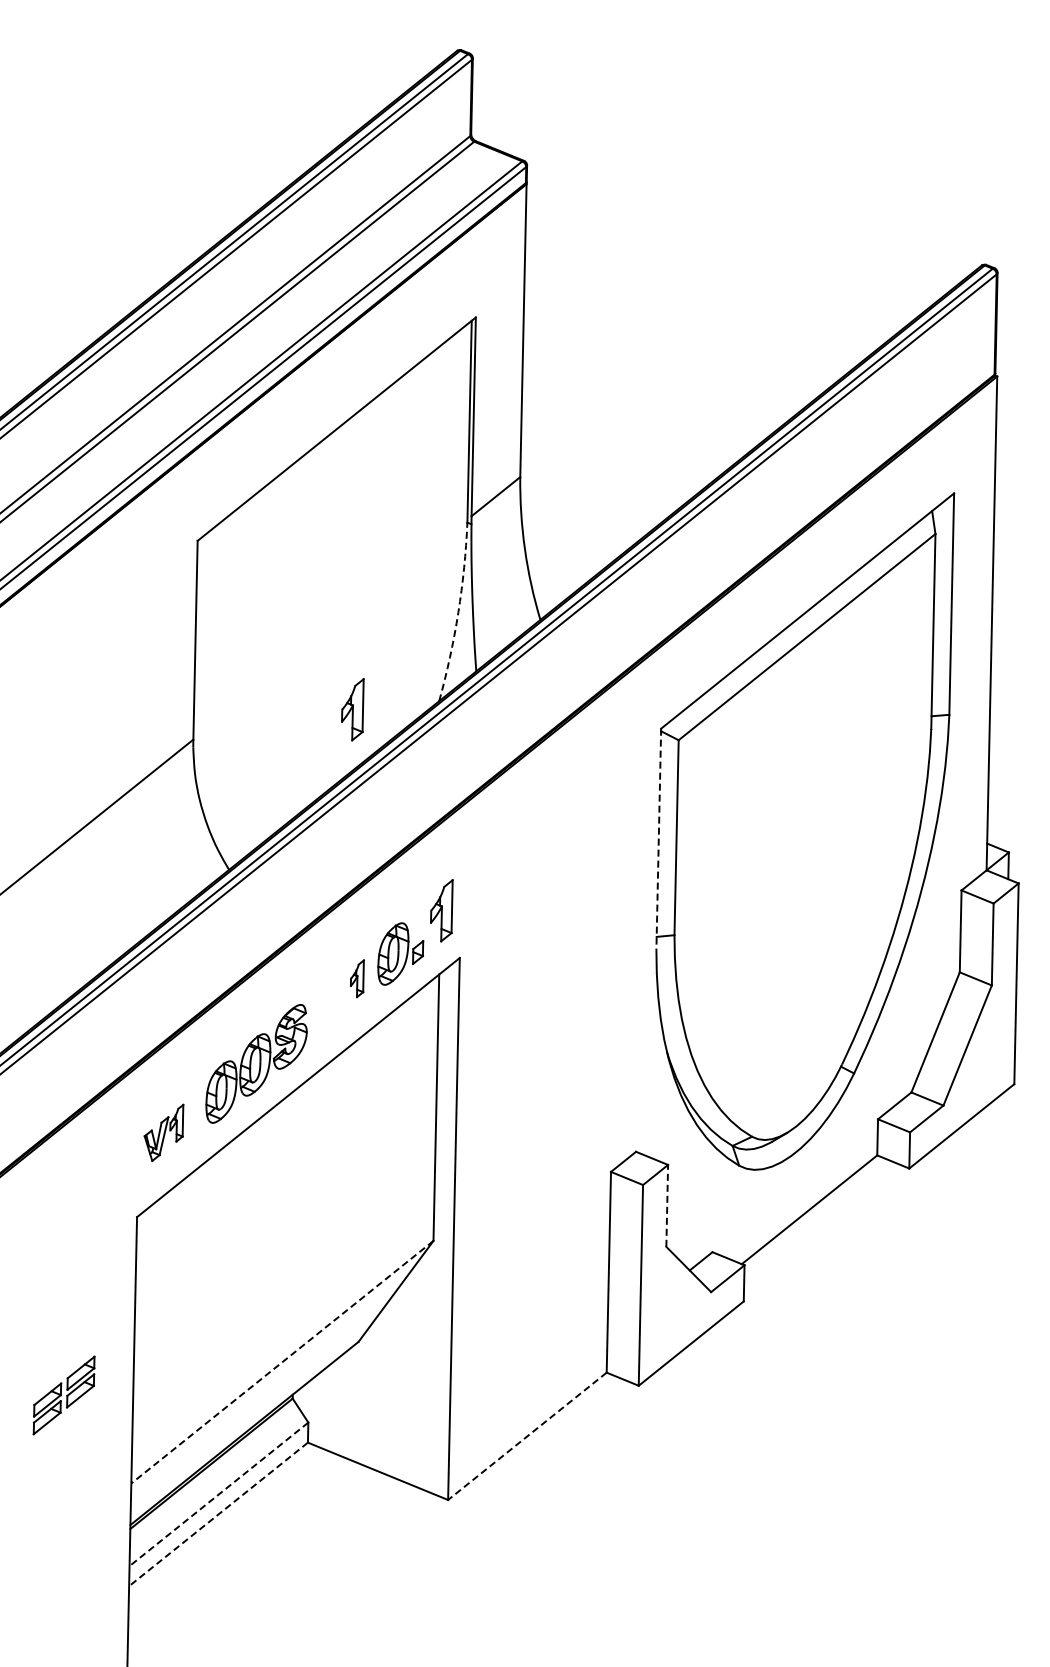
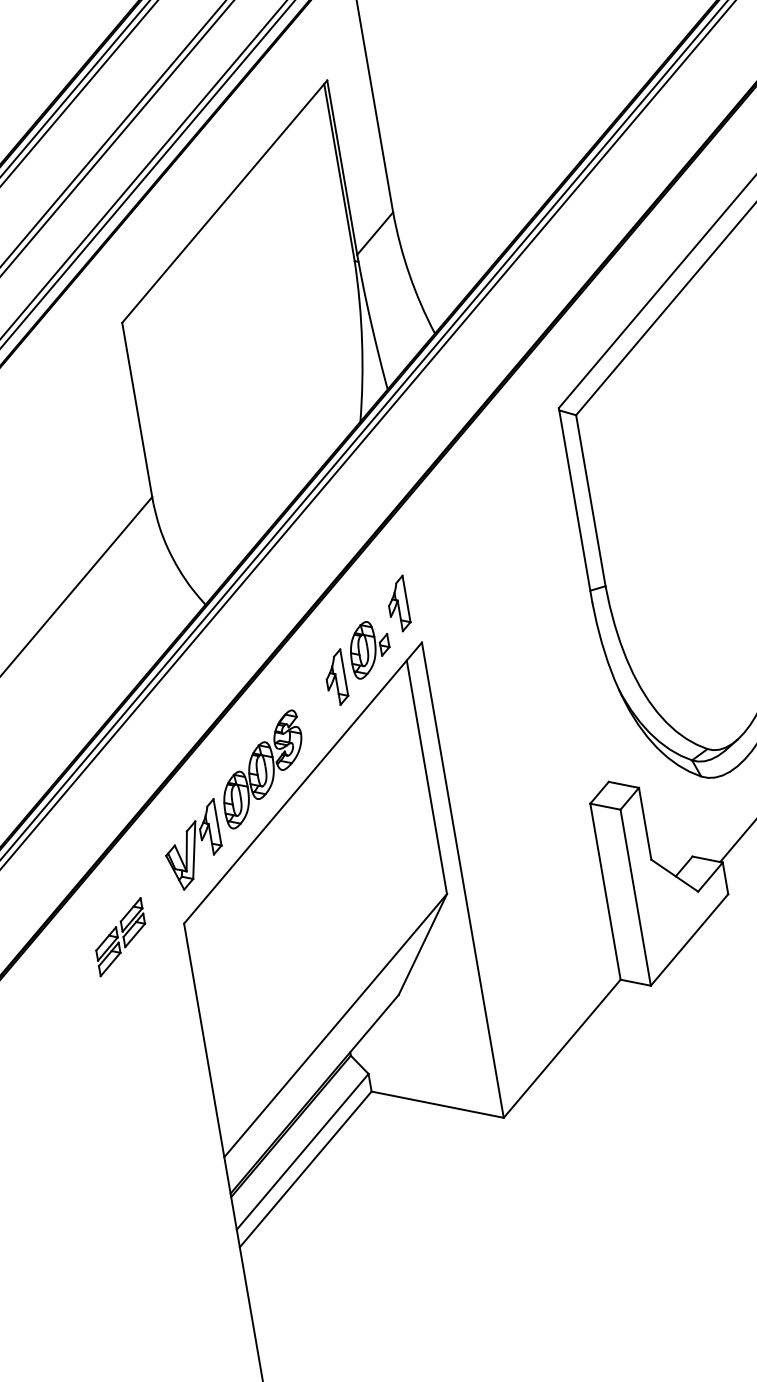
arc: (458, 612) -> (362, 341), dashed -> solid
part: (352, 709) -> (286, 443), removed
line: (658, 839) -> (575, 505), dashed -> solid
part: (357, 978) -> (336, 677), size x1.67
part: (163, 1132) -> (192, 845), size x1.67
line: (667, 1205) -> (645, 823), dashed -> solid
line: (282, 1362) -> (335, 1025), dashed -> solid
part: (63, 1395) -> (120, 937), moved
line: (527, 1436) -> (562, 1048), dashed -> solid
line: (218, 1494) -> (302, 1152), dashed -> solid
line: (218, 1514) -> (305, 1169), dashed -> solid

